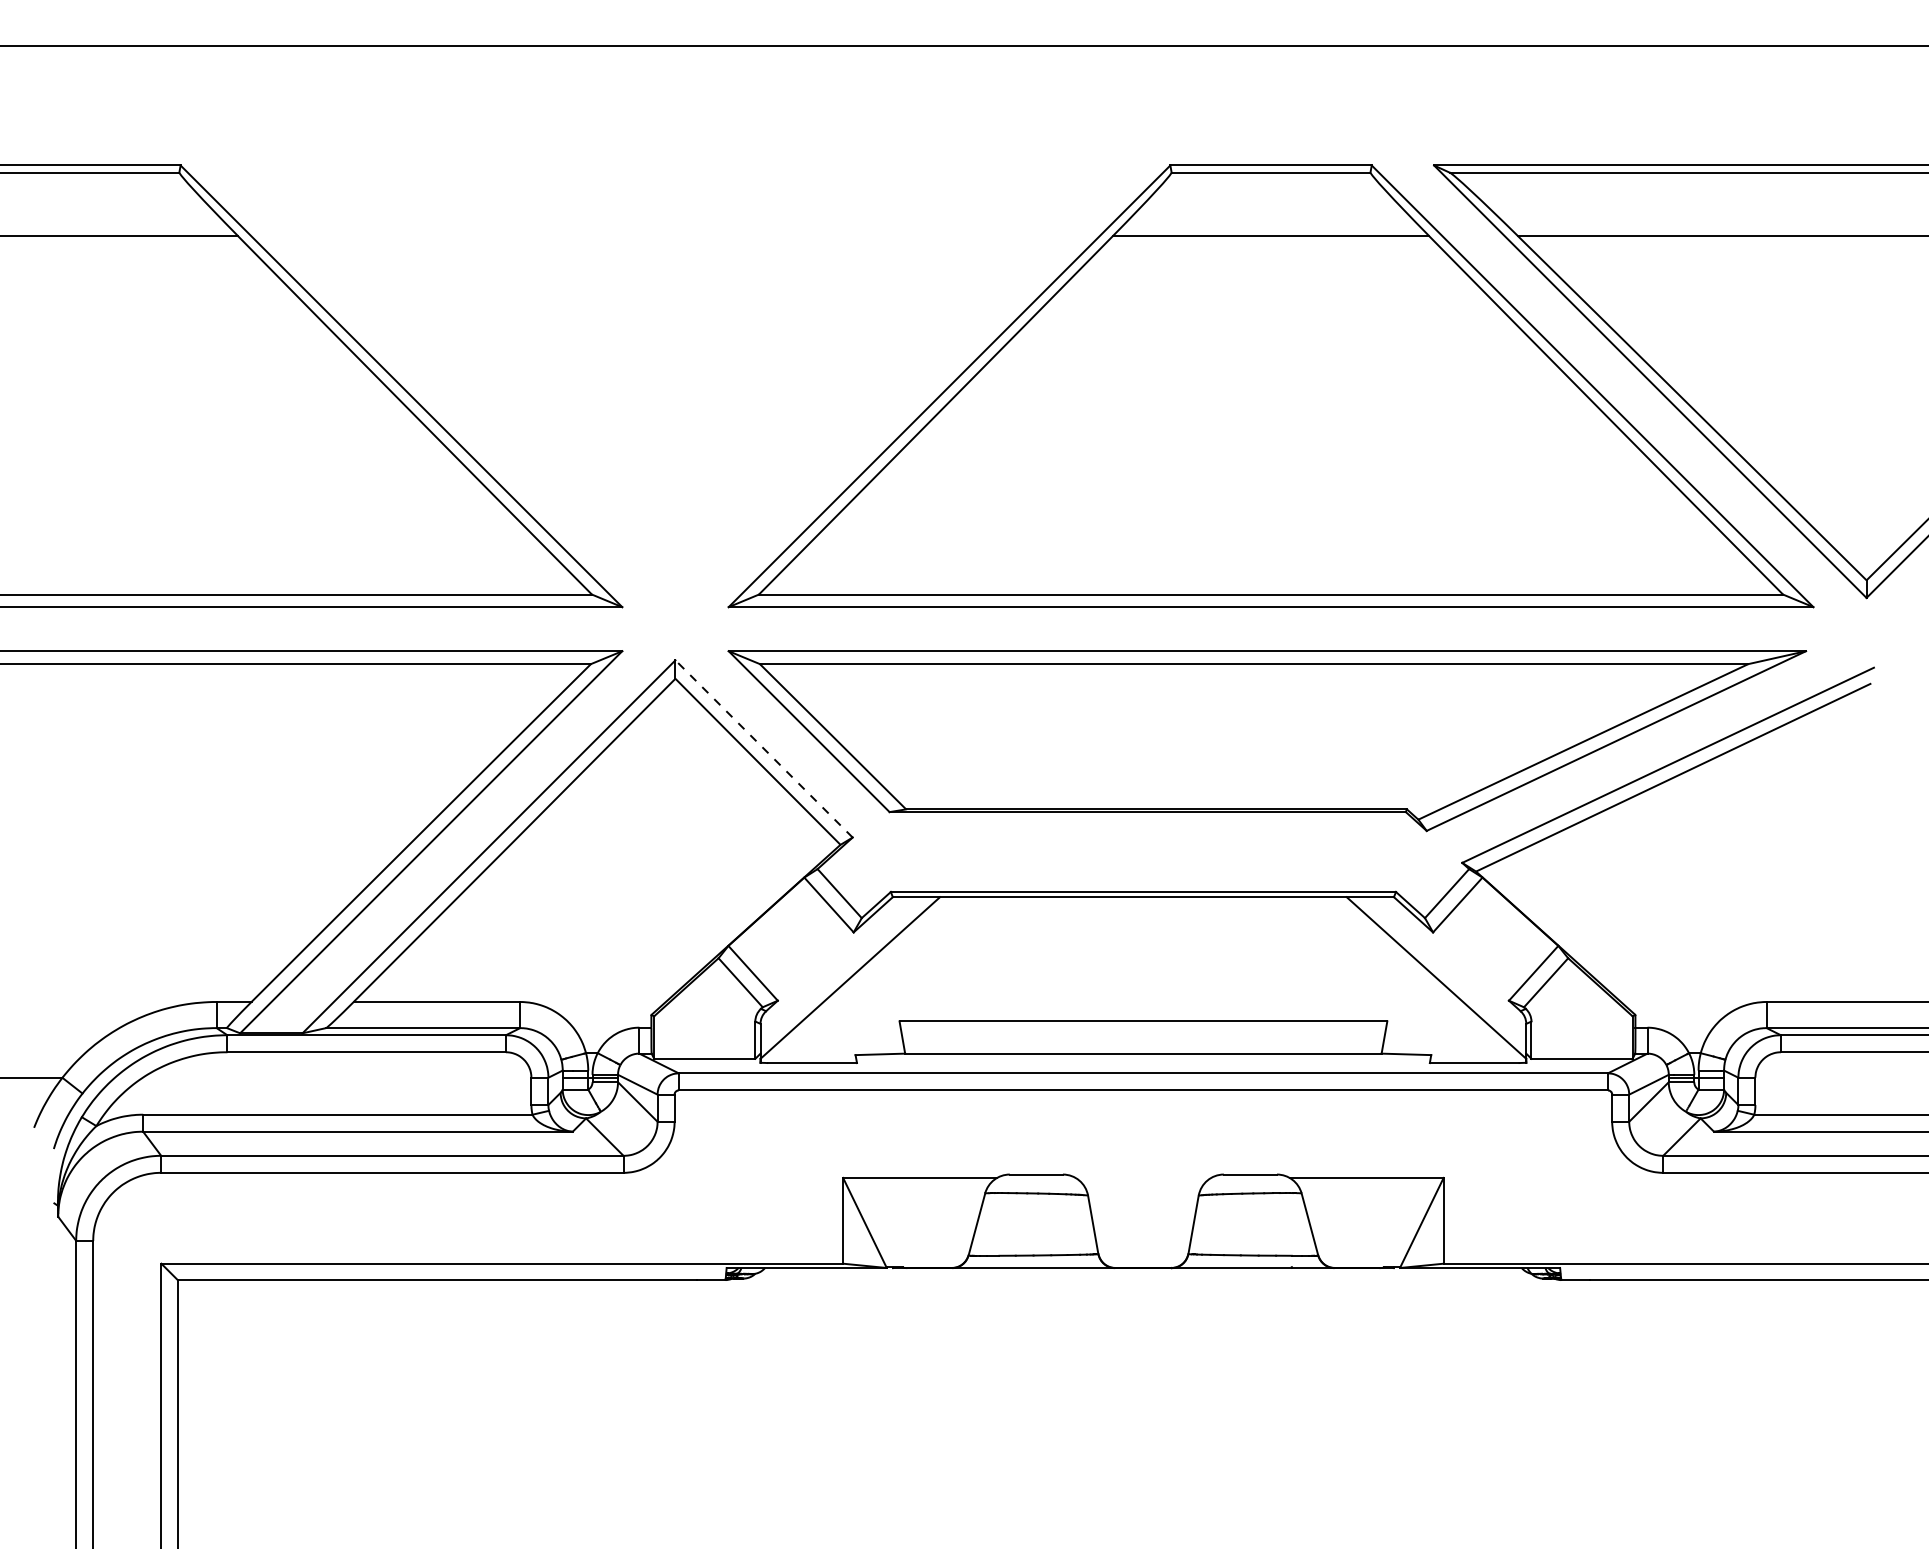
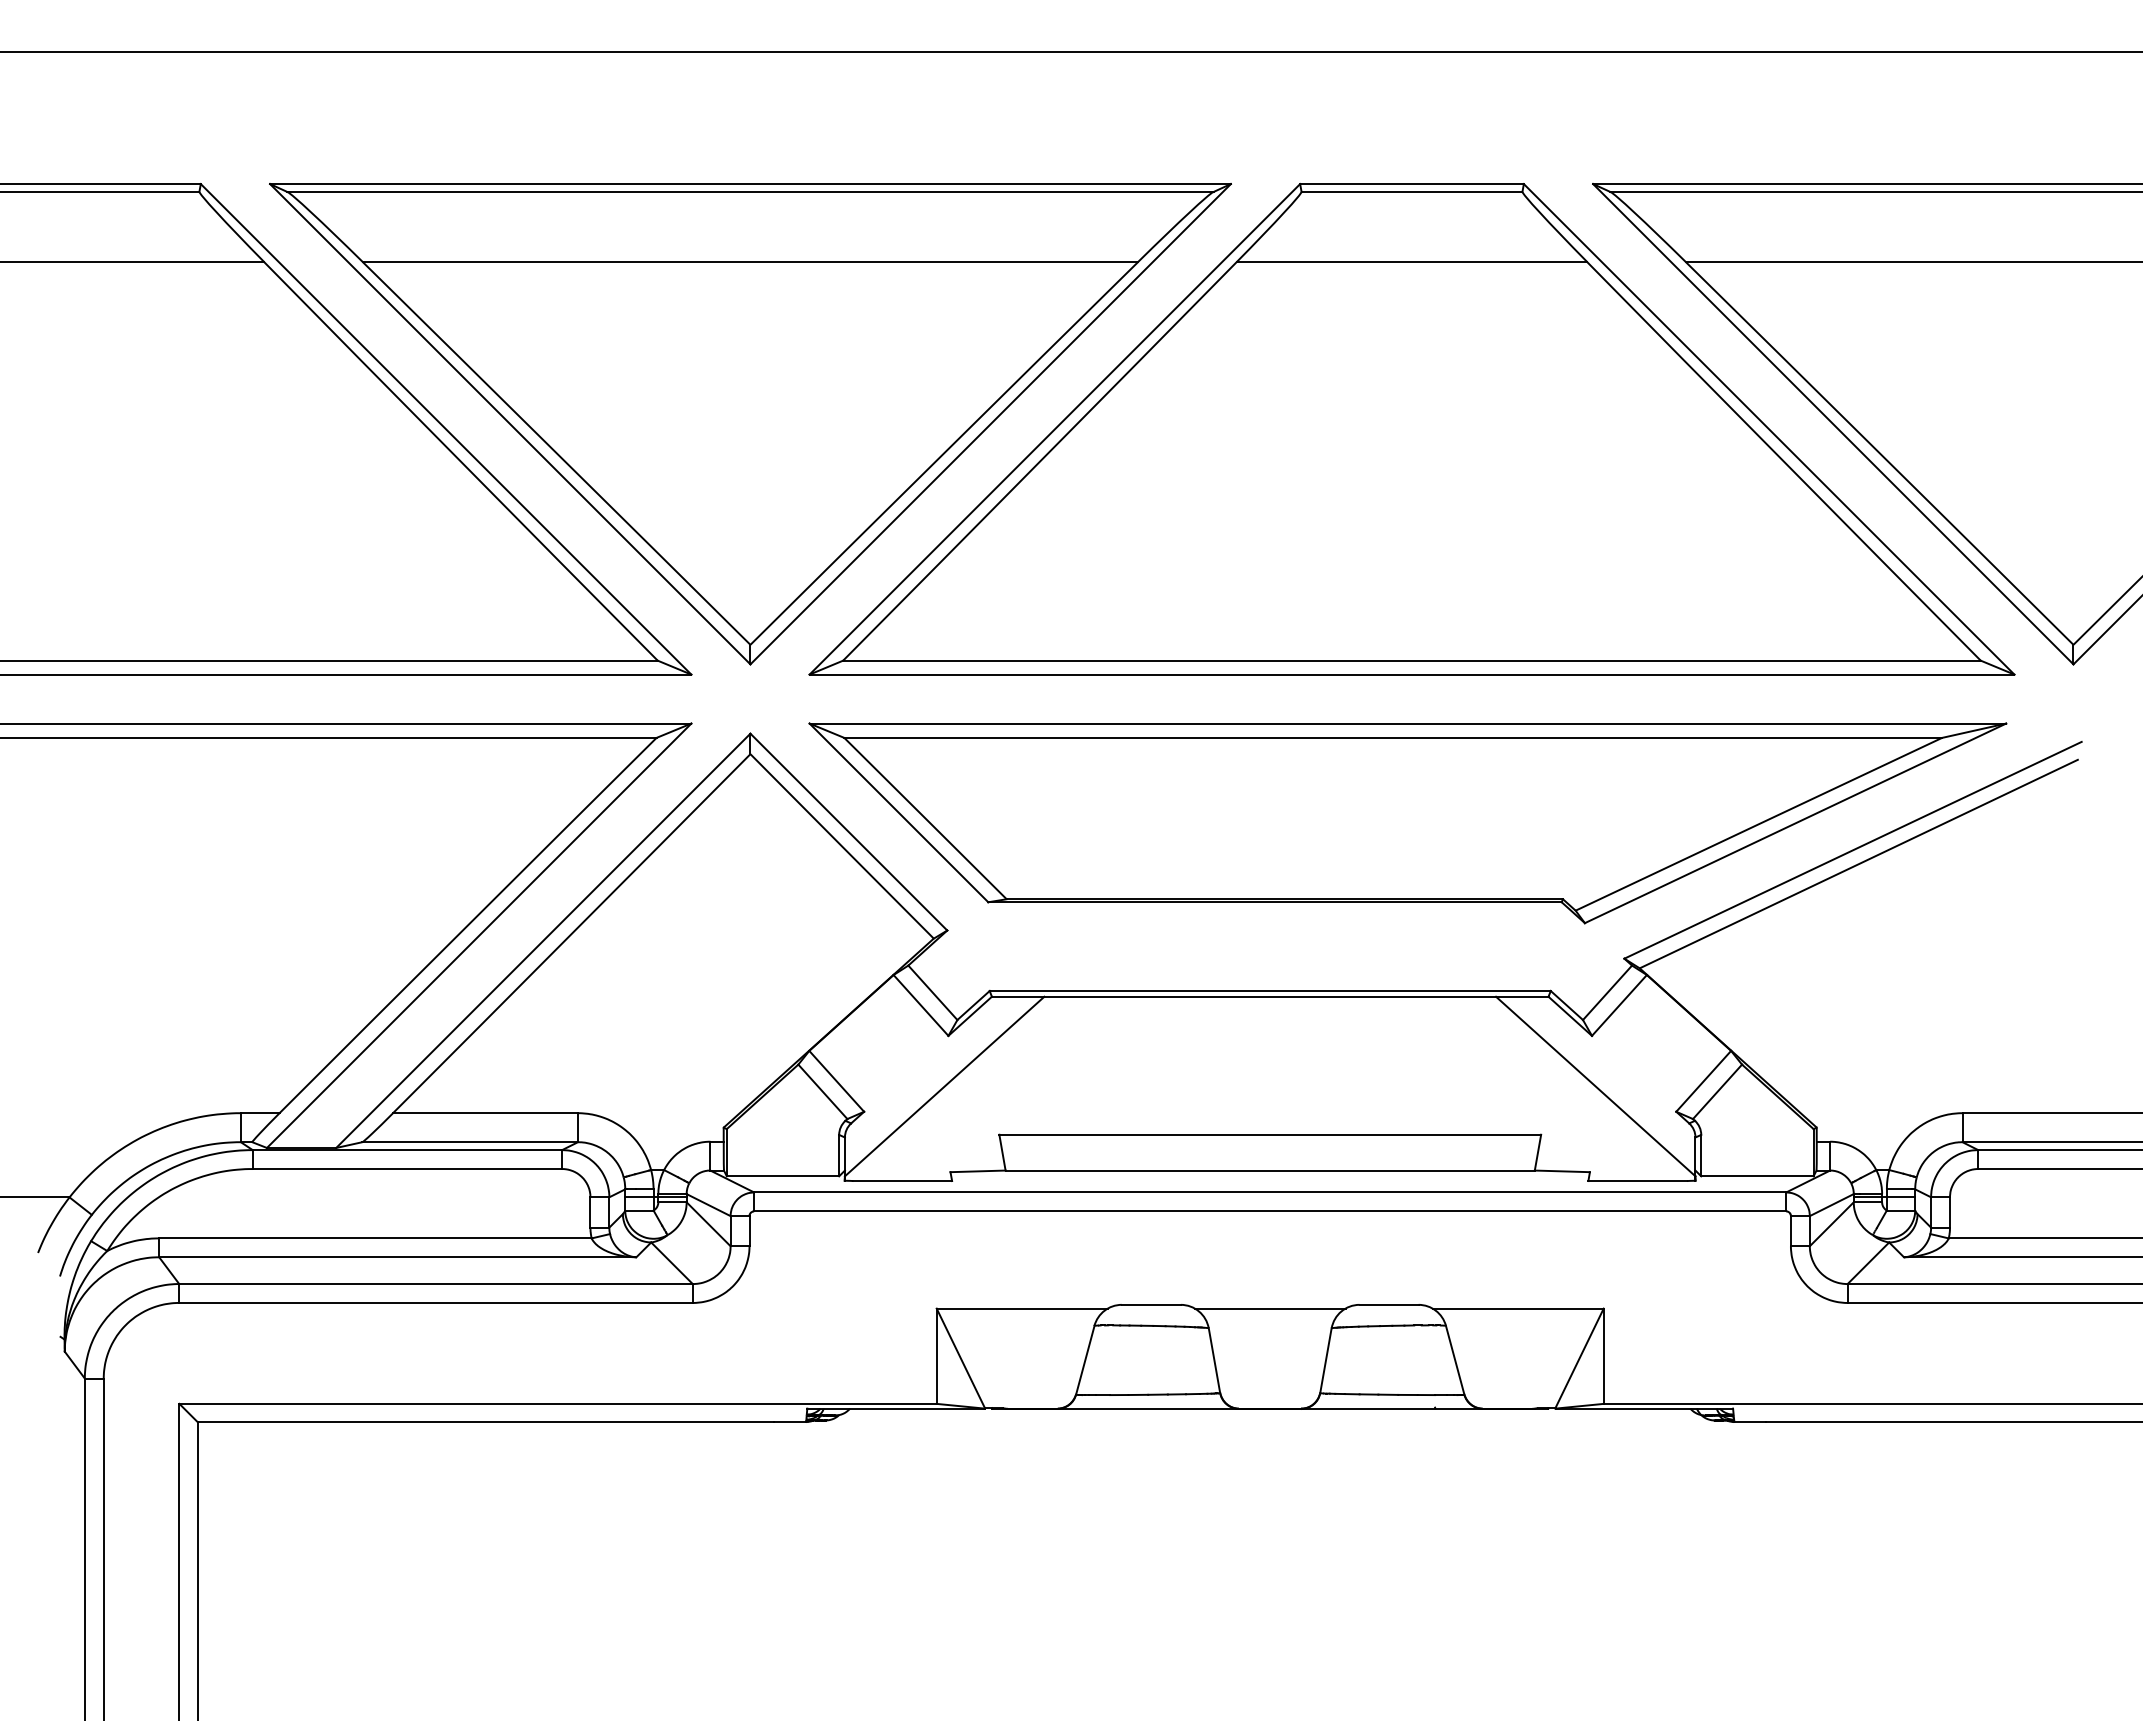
part: (675, 381) -> (750, 424), added
line: (763, 748) -> (848, 831), dashed -> solid
line: (1142, 1177) -> (1269, 1308), added

